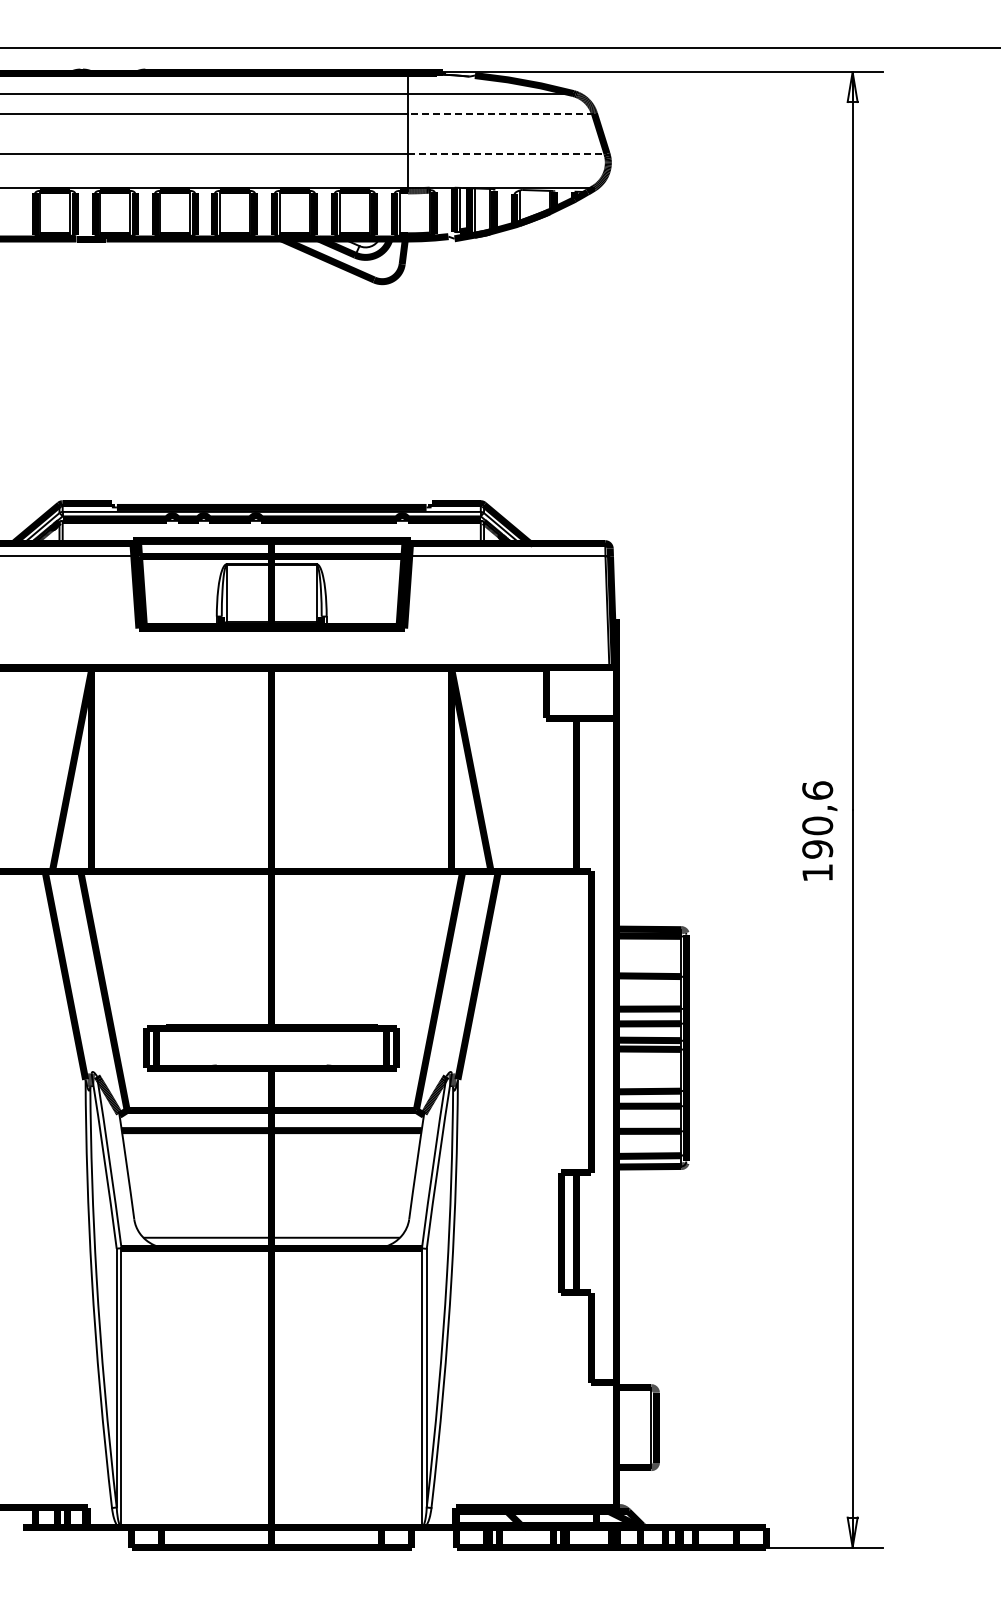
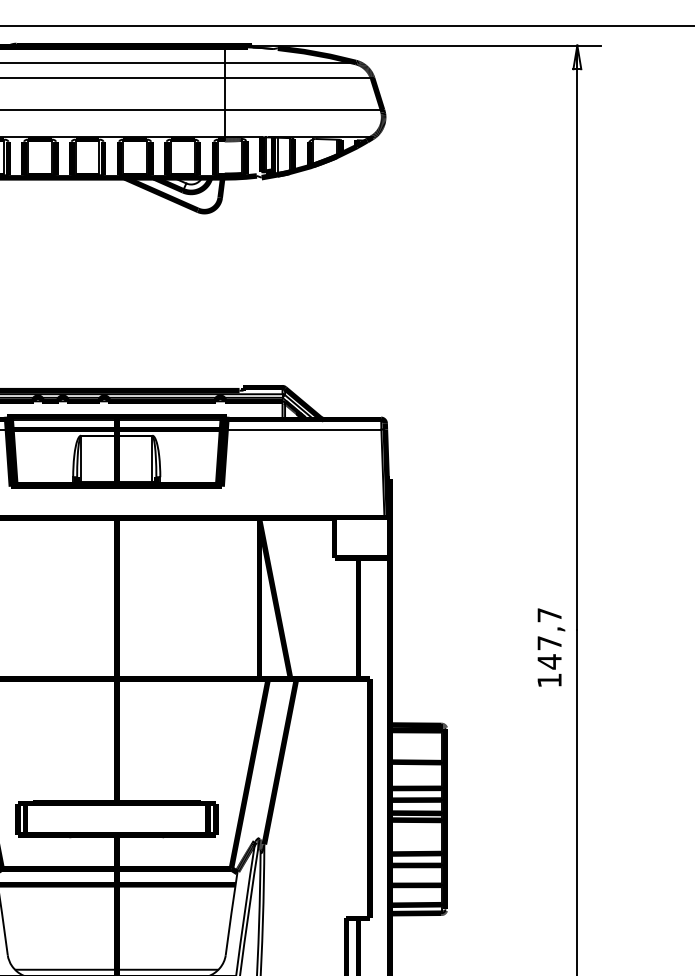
line: (500, 113) -> (298, 78), dashed -> solid
line: (507, 153) -> (303, 110), dashed -> solid
text: (817, 820) -> (549, 638), 190,6 -> 147,7

